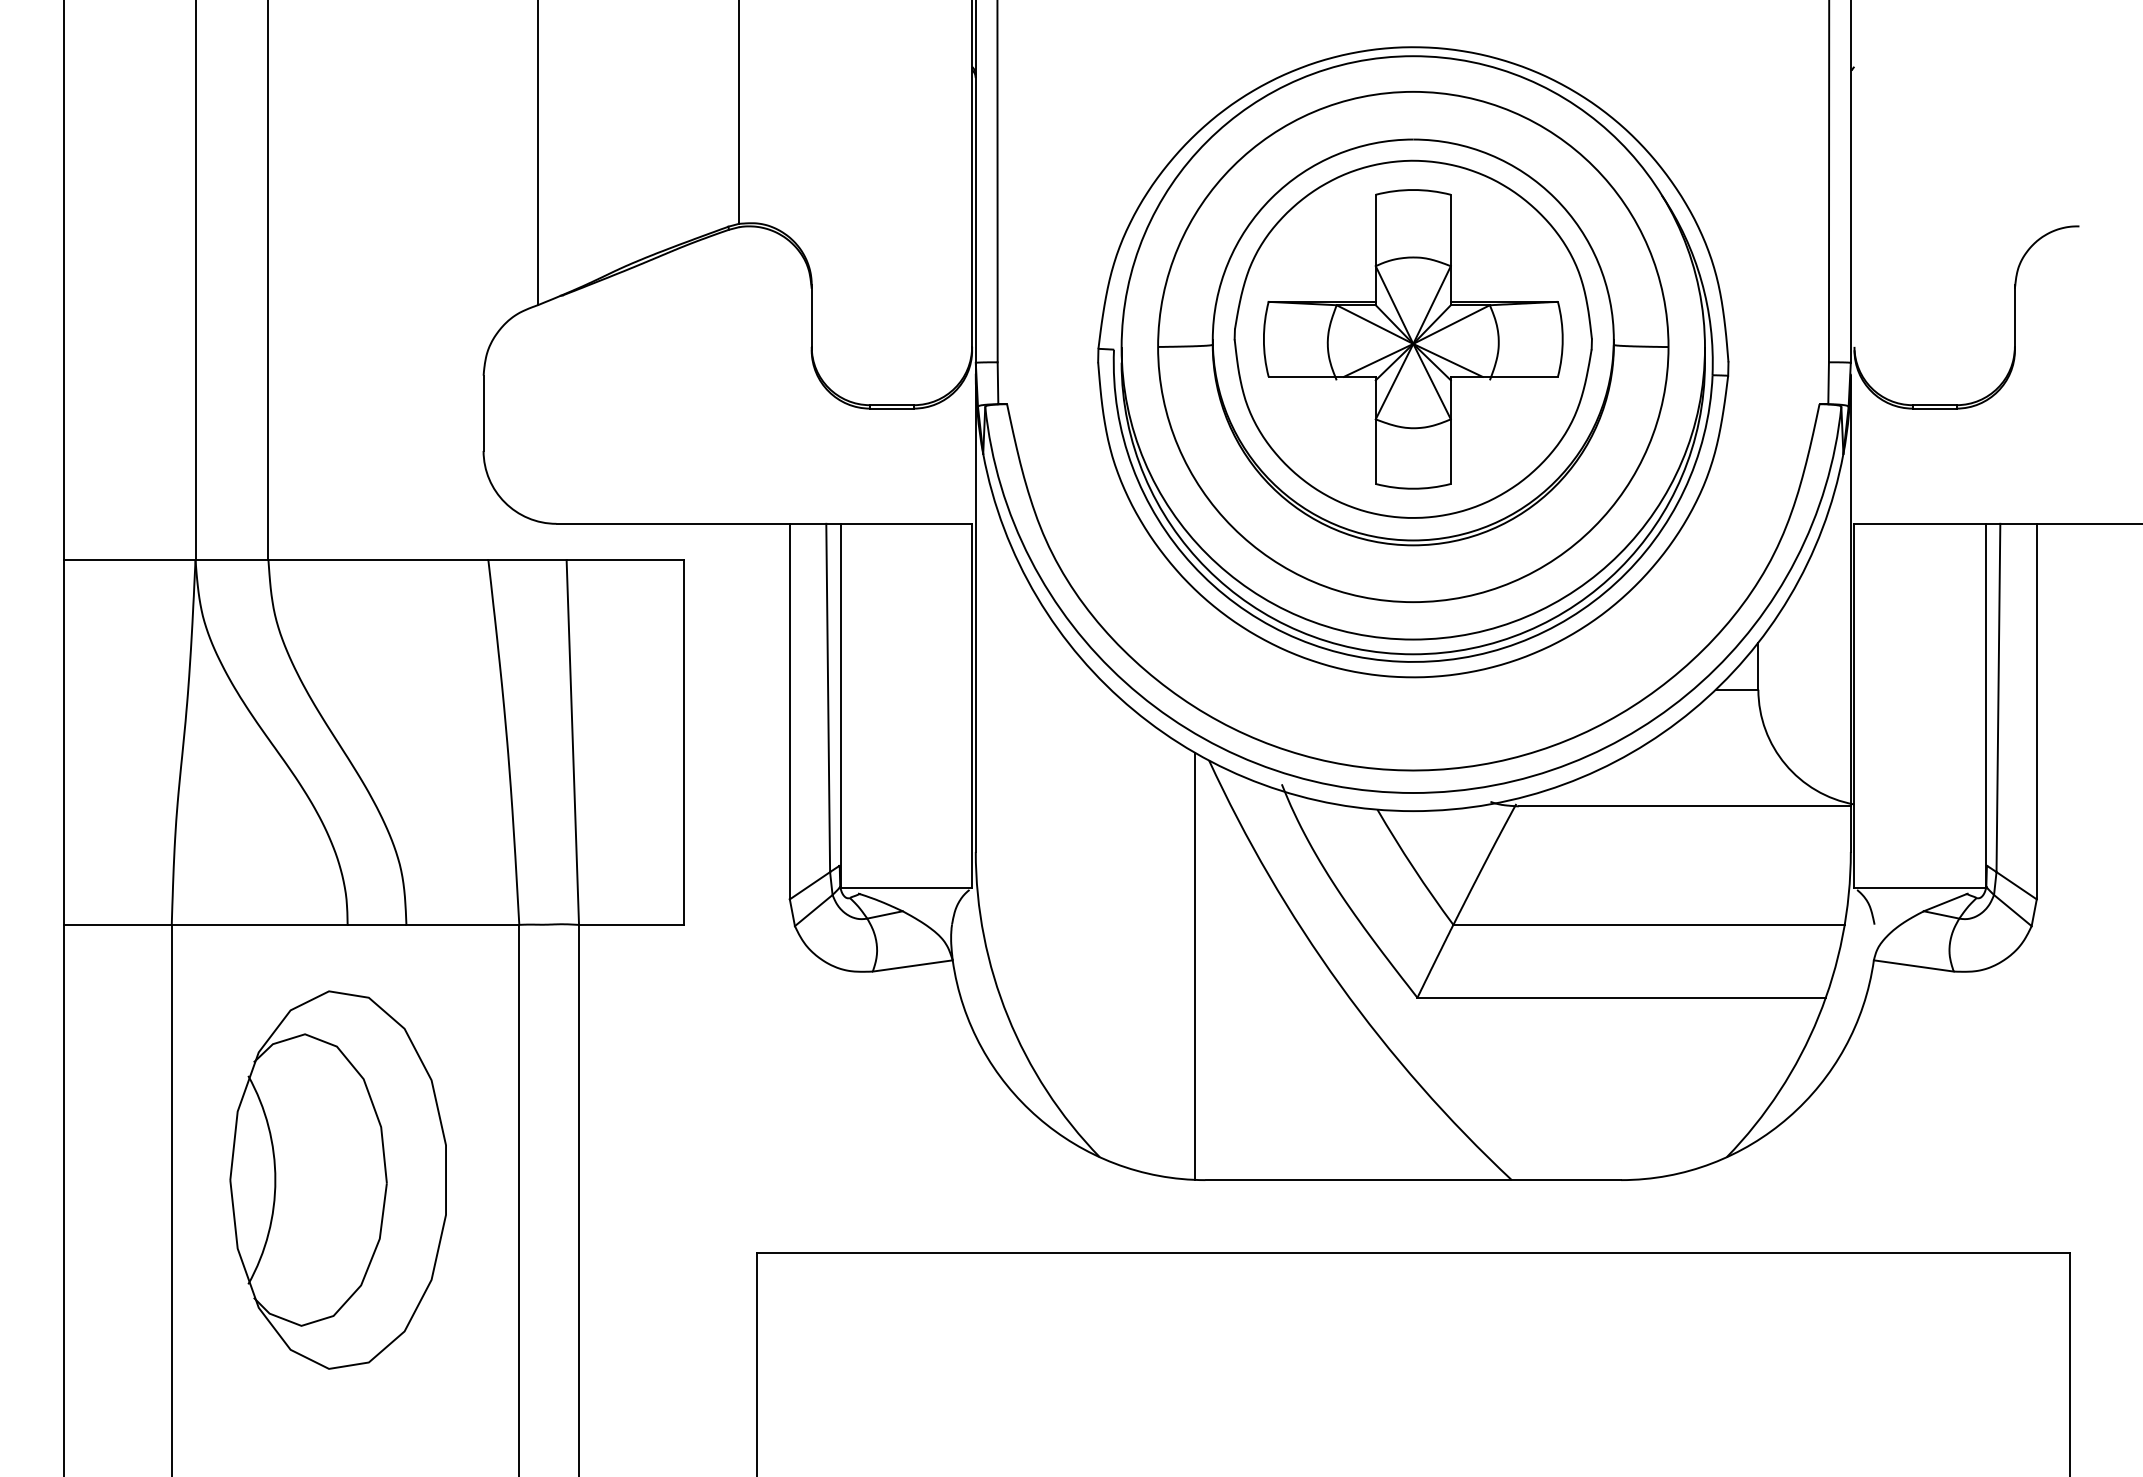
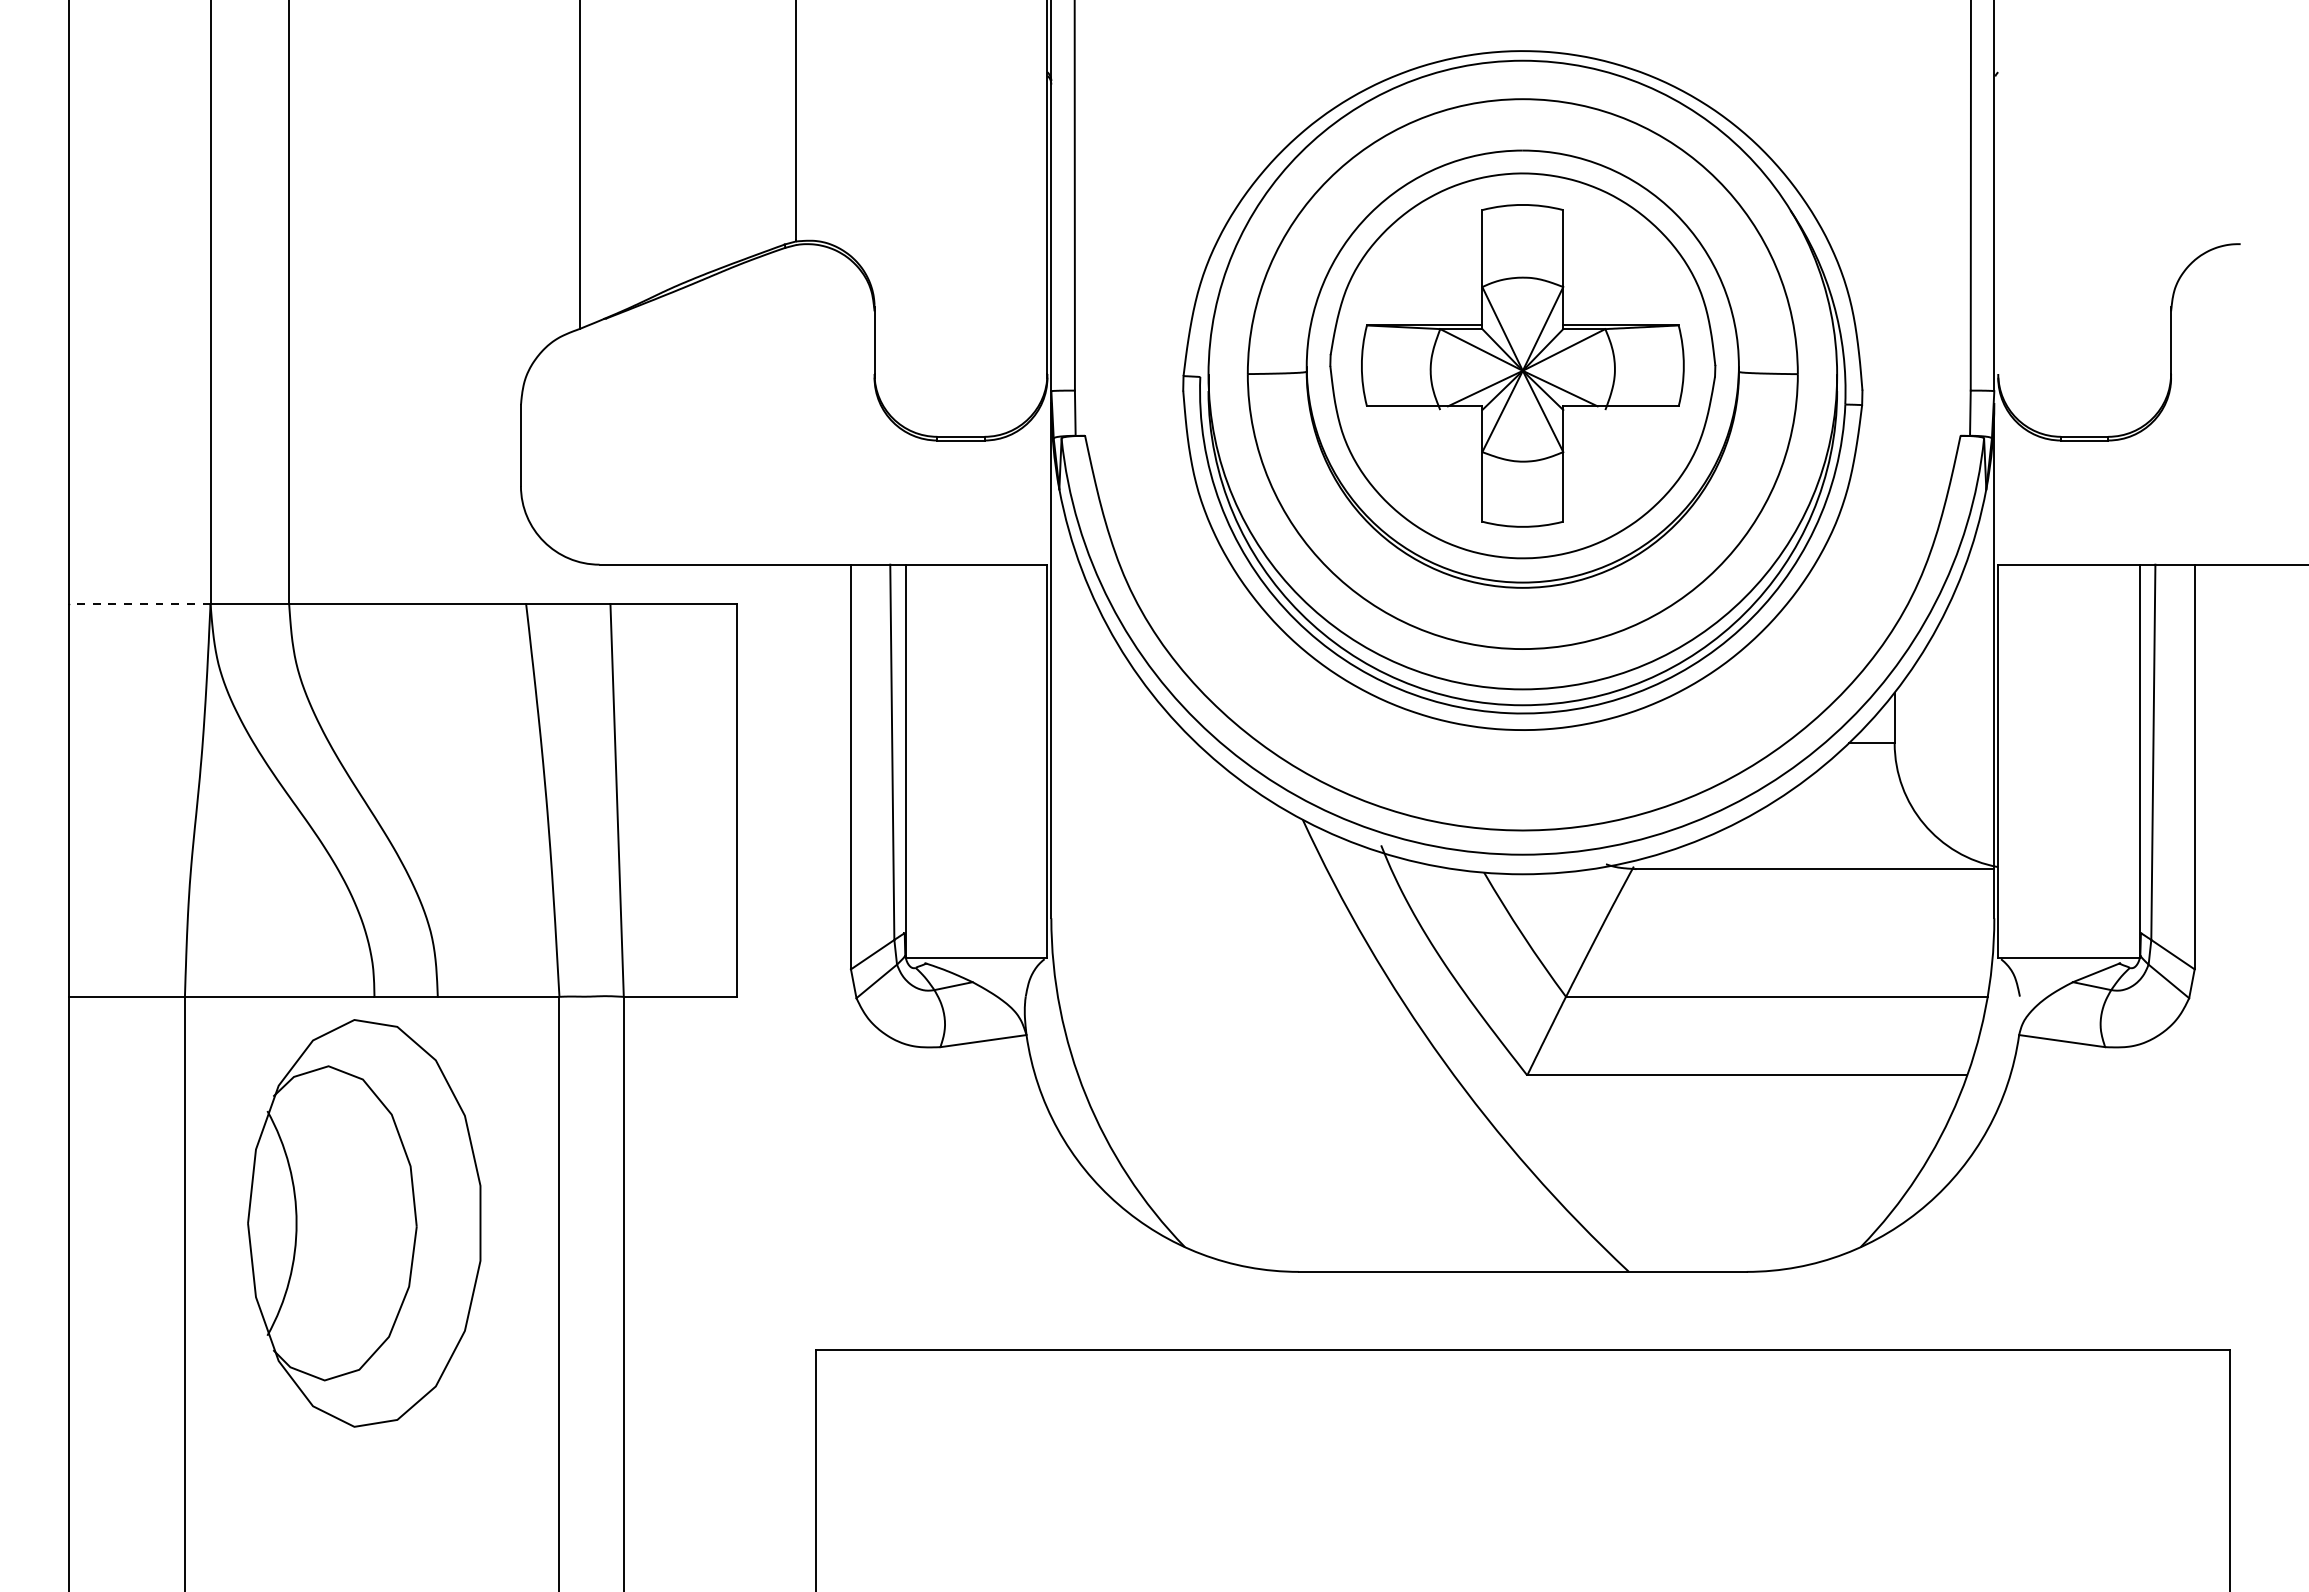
line: (129, 560) -> (139, 604), solid -> dashed
line: (1194, 965) -> (1287, 1040), removed
part: (337, 1179) -> (363, 1222), moved

